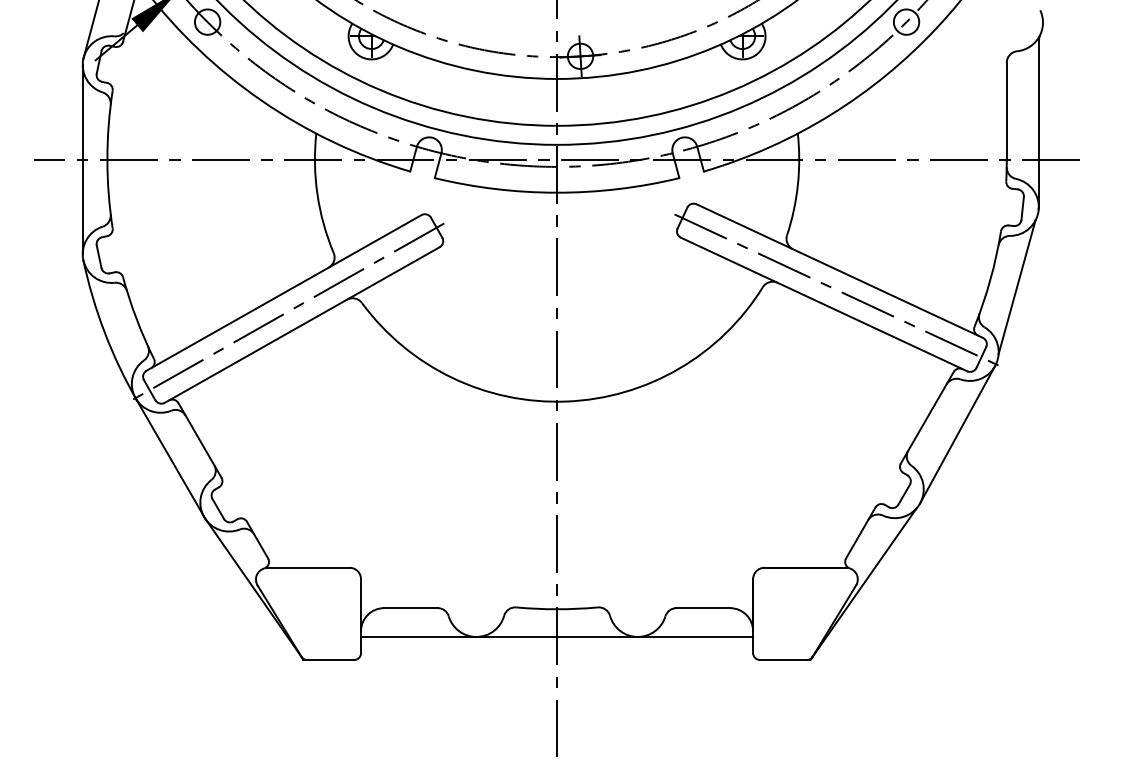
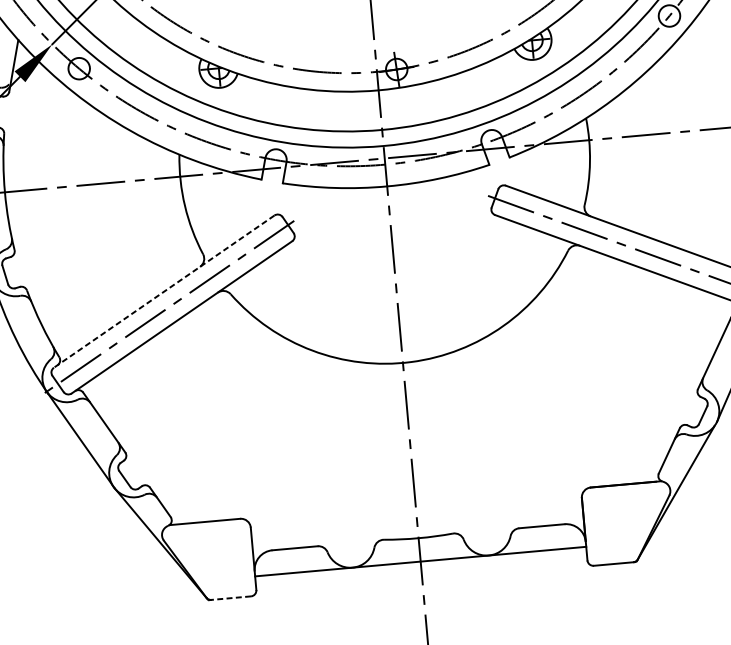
line: (284, 292) -> (164, 291), solid -> dashed
line: (328, 660) -> (229, 598), solid -> dashed

